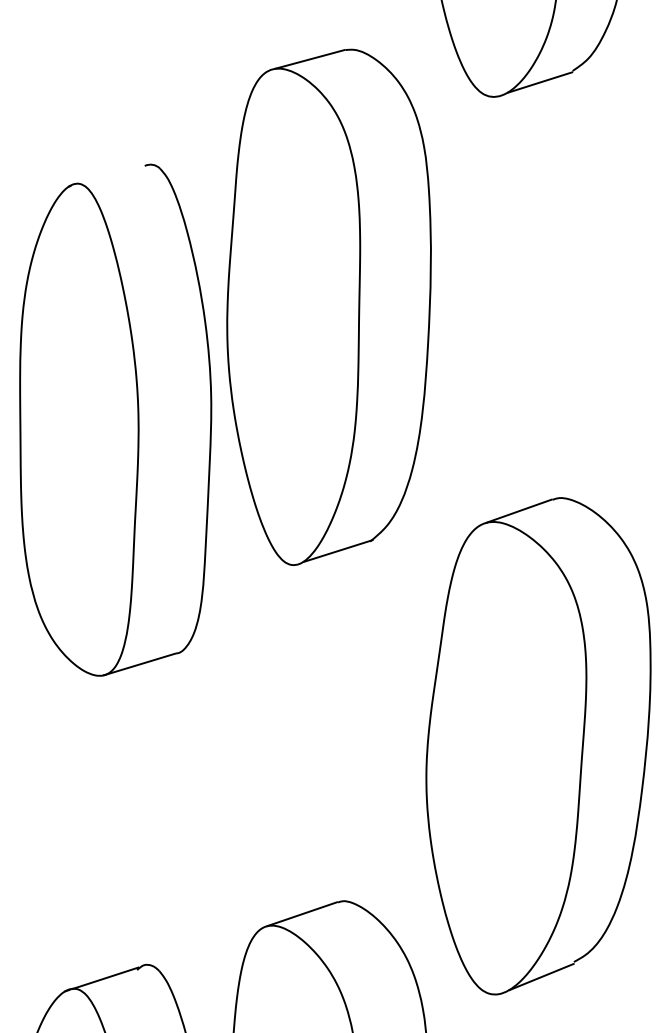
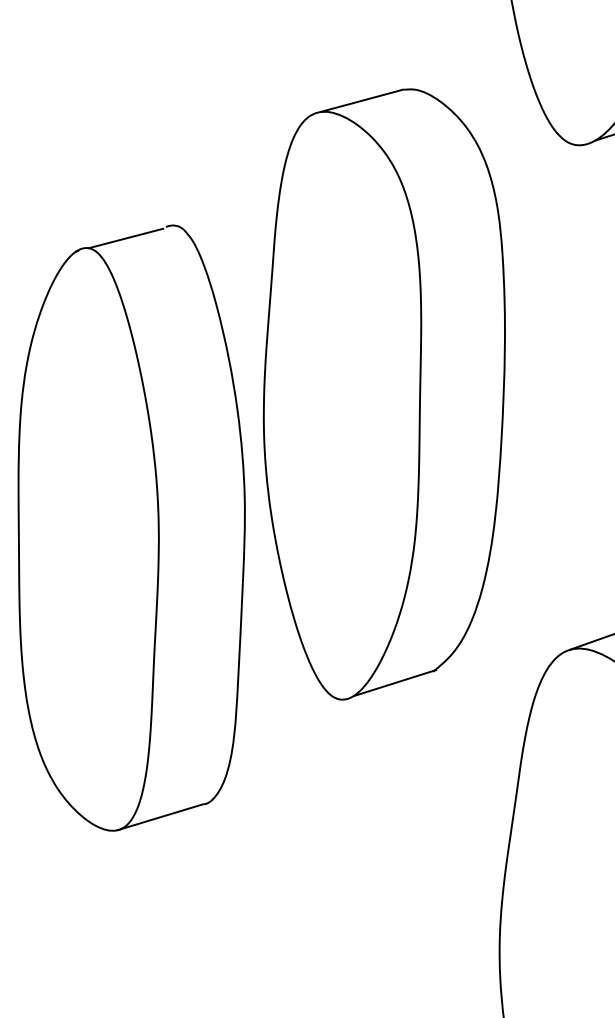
line: (110, 175) -> (125, 238), added

